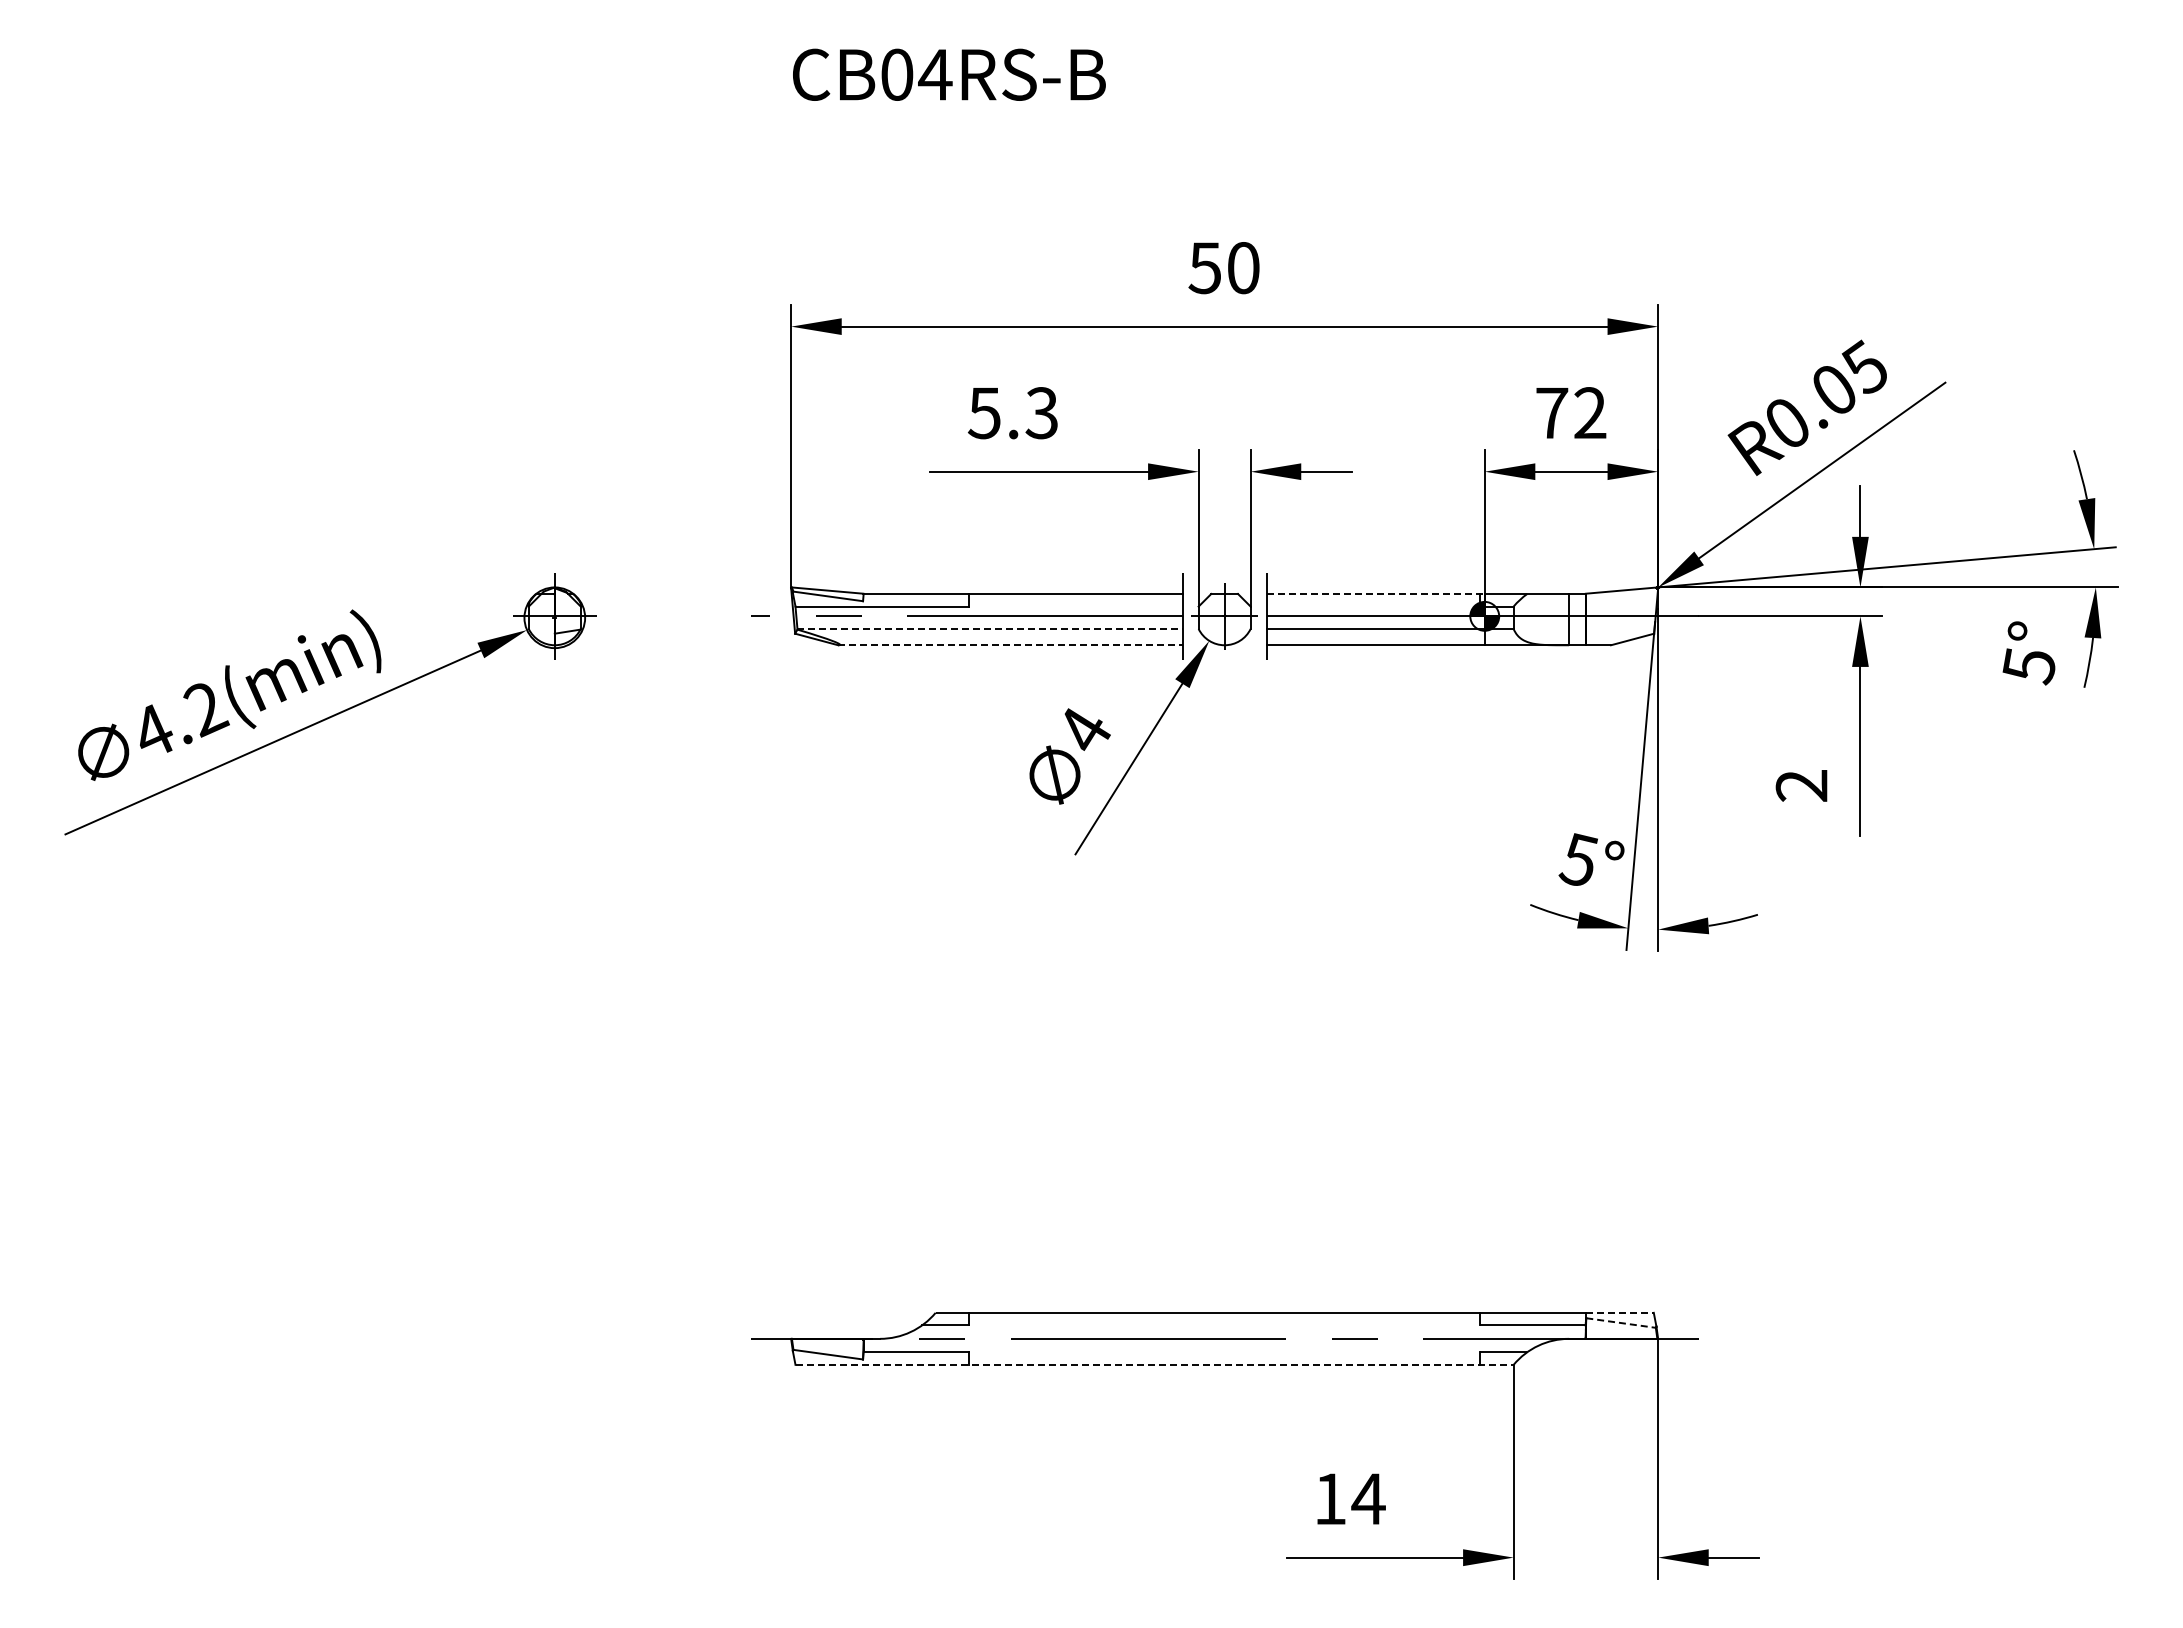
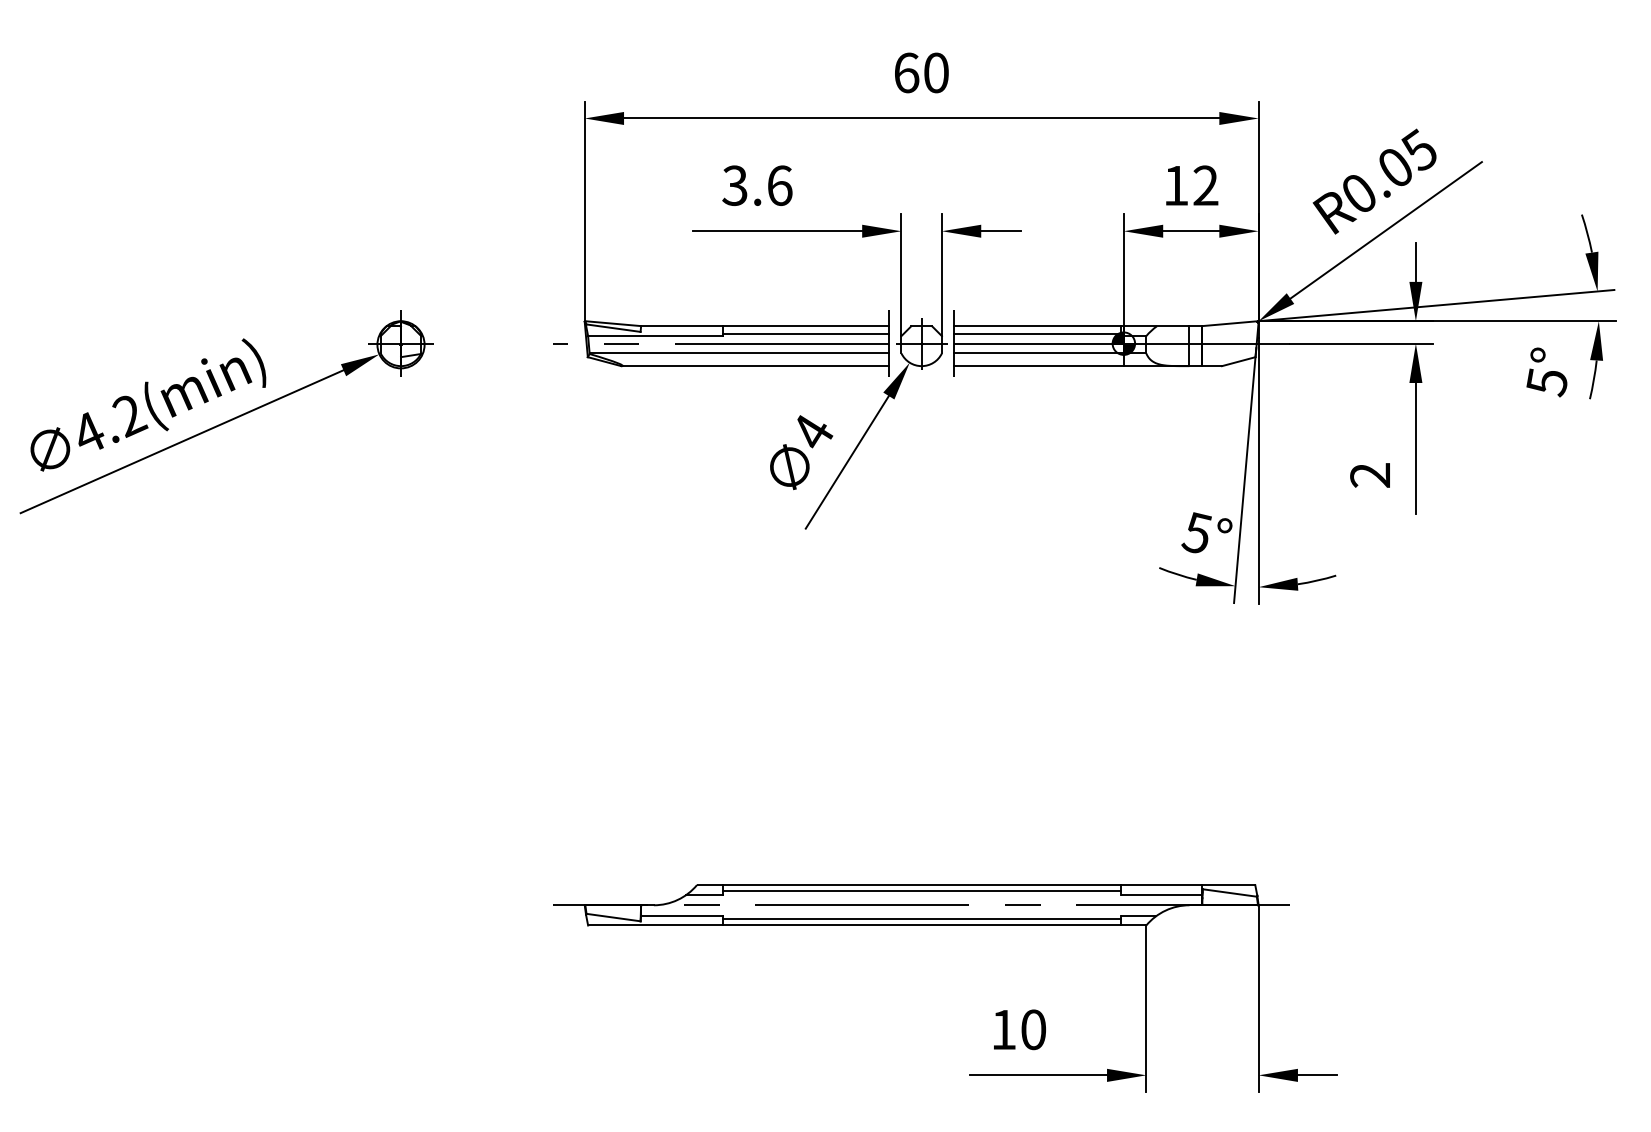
text: (1204, 268) -> (906, 73), 50 -> 60
text: (1013, 413) -> (757, 186), 5.3 -> 3.6
text: (1552, 413) -> (1176, 186), 72 -> 12
line: (1376, 593) -> (1039, 325), dashed -> solid
line: (1075, 603) -> (805, 333), added
line: (1373, 603) -> (1037, 333), added
line: (990, 628) -> (739, 353), dashed -> solid
line: (1011, 645) -> (756, 366), dashed -> solid
line: (1619, 1312) -> (1228, 884), dashed -> solid
line: (1224, 1320) -> (921, 891), added
line: (1621, 1323) -> (1230, 893), dashed -> solid
line: (1224, 1357) -> (921, 919), added
line: (1155, 1364) -> (867, 925), dashed -> solid
text: (1368, 1499) -> (1033, 1030), 14 -> 10

